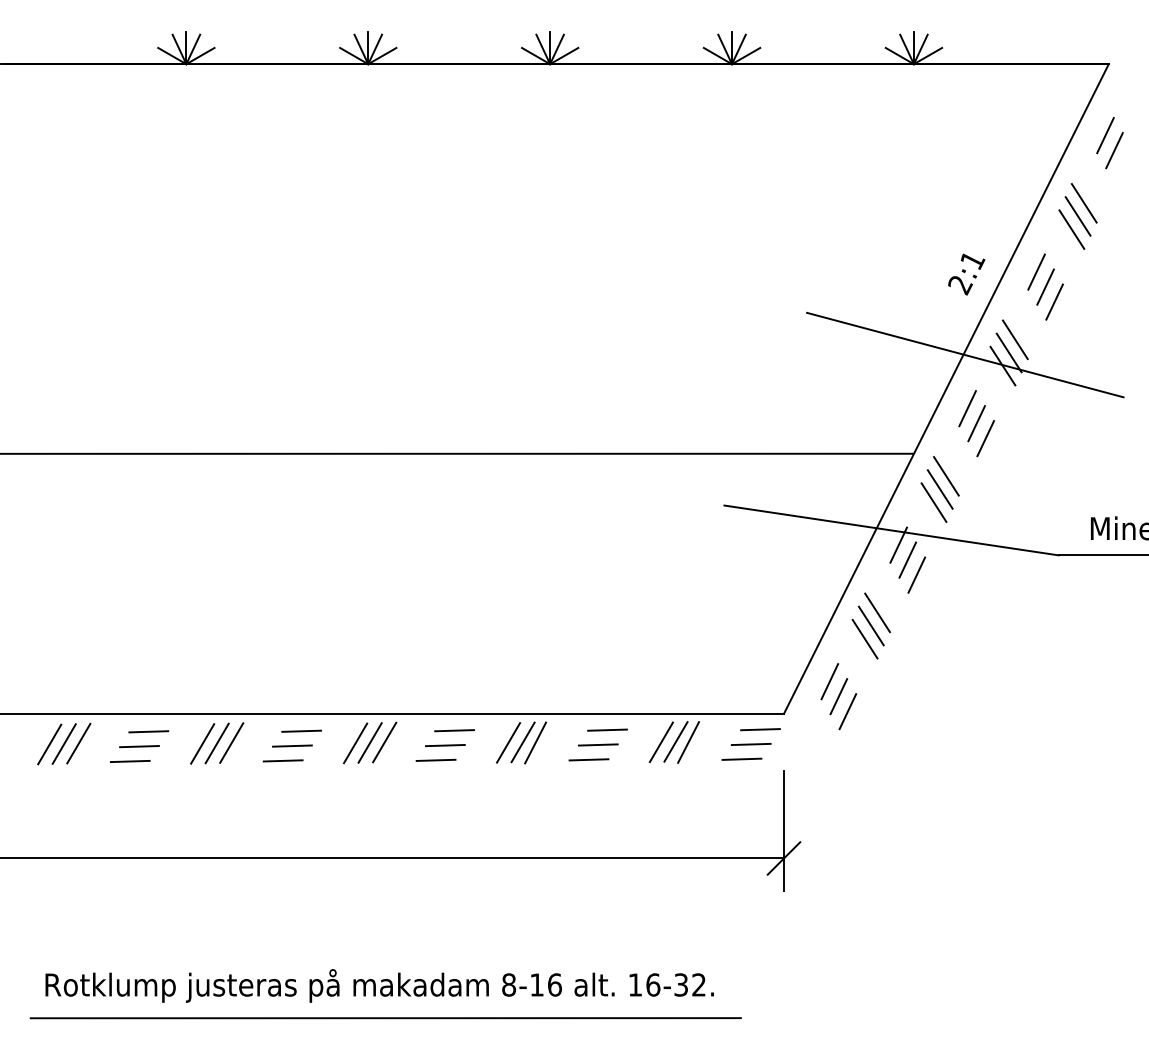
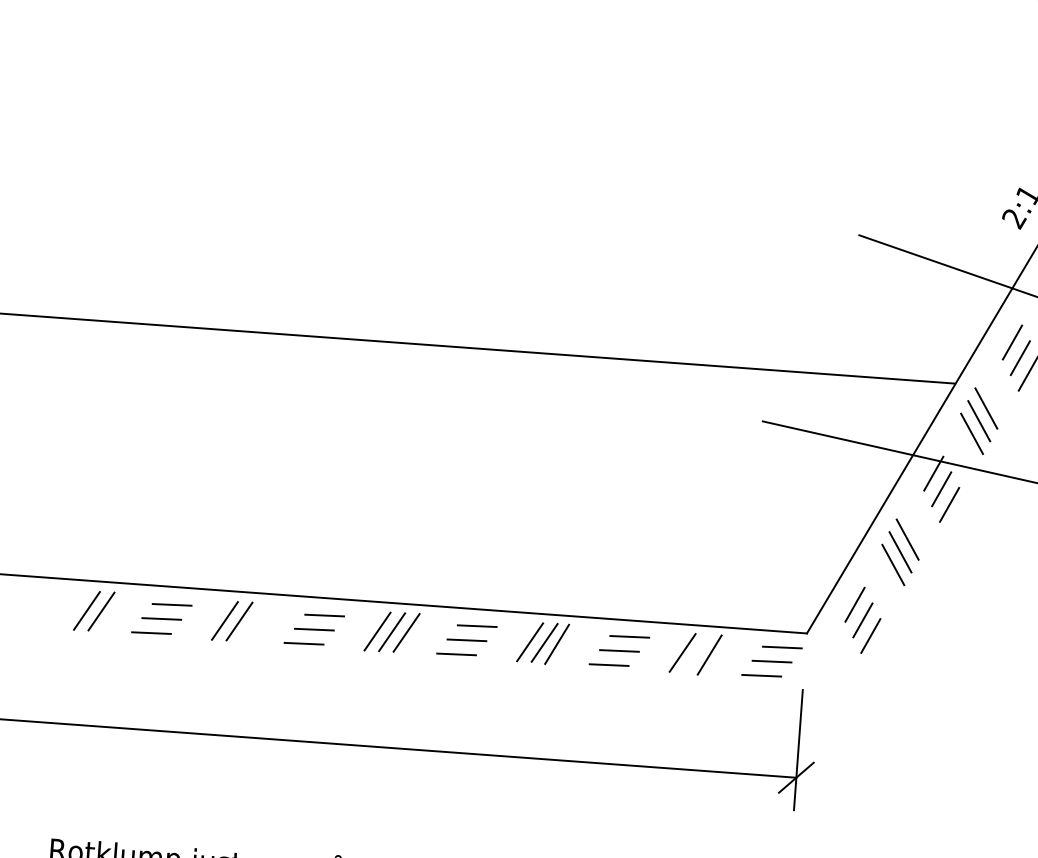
line: (675, 741) -> (696, 653), removed
line: (231, 742) -> (253, 621), removed
line: (49, 744) -> (72, 610), removed

